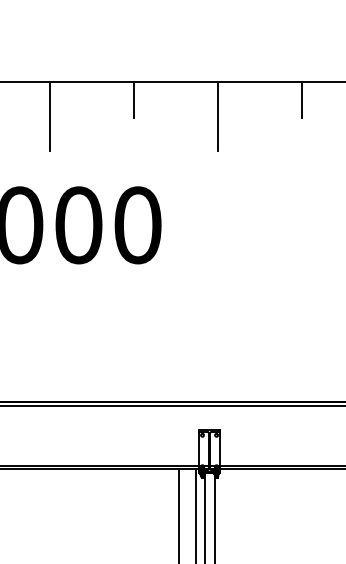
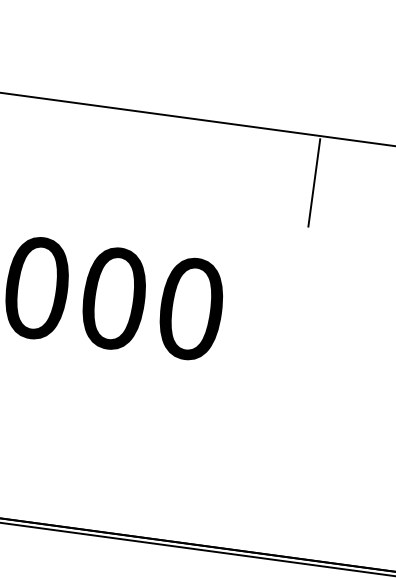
line: (134, 100) -> (208, 145), removed
line: (50, 117) -> (96, 152), removed

